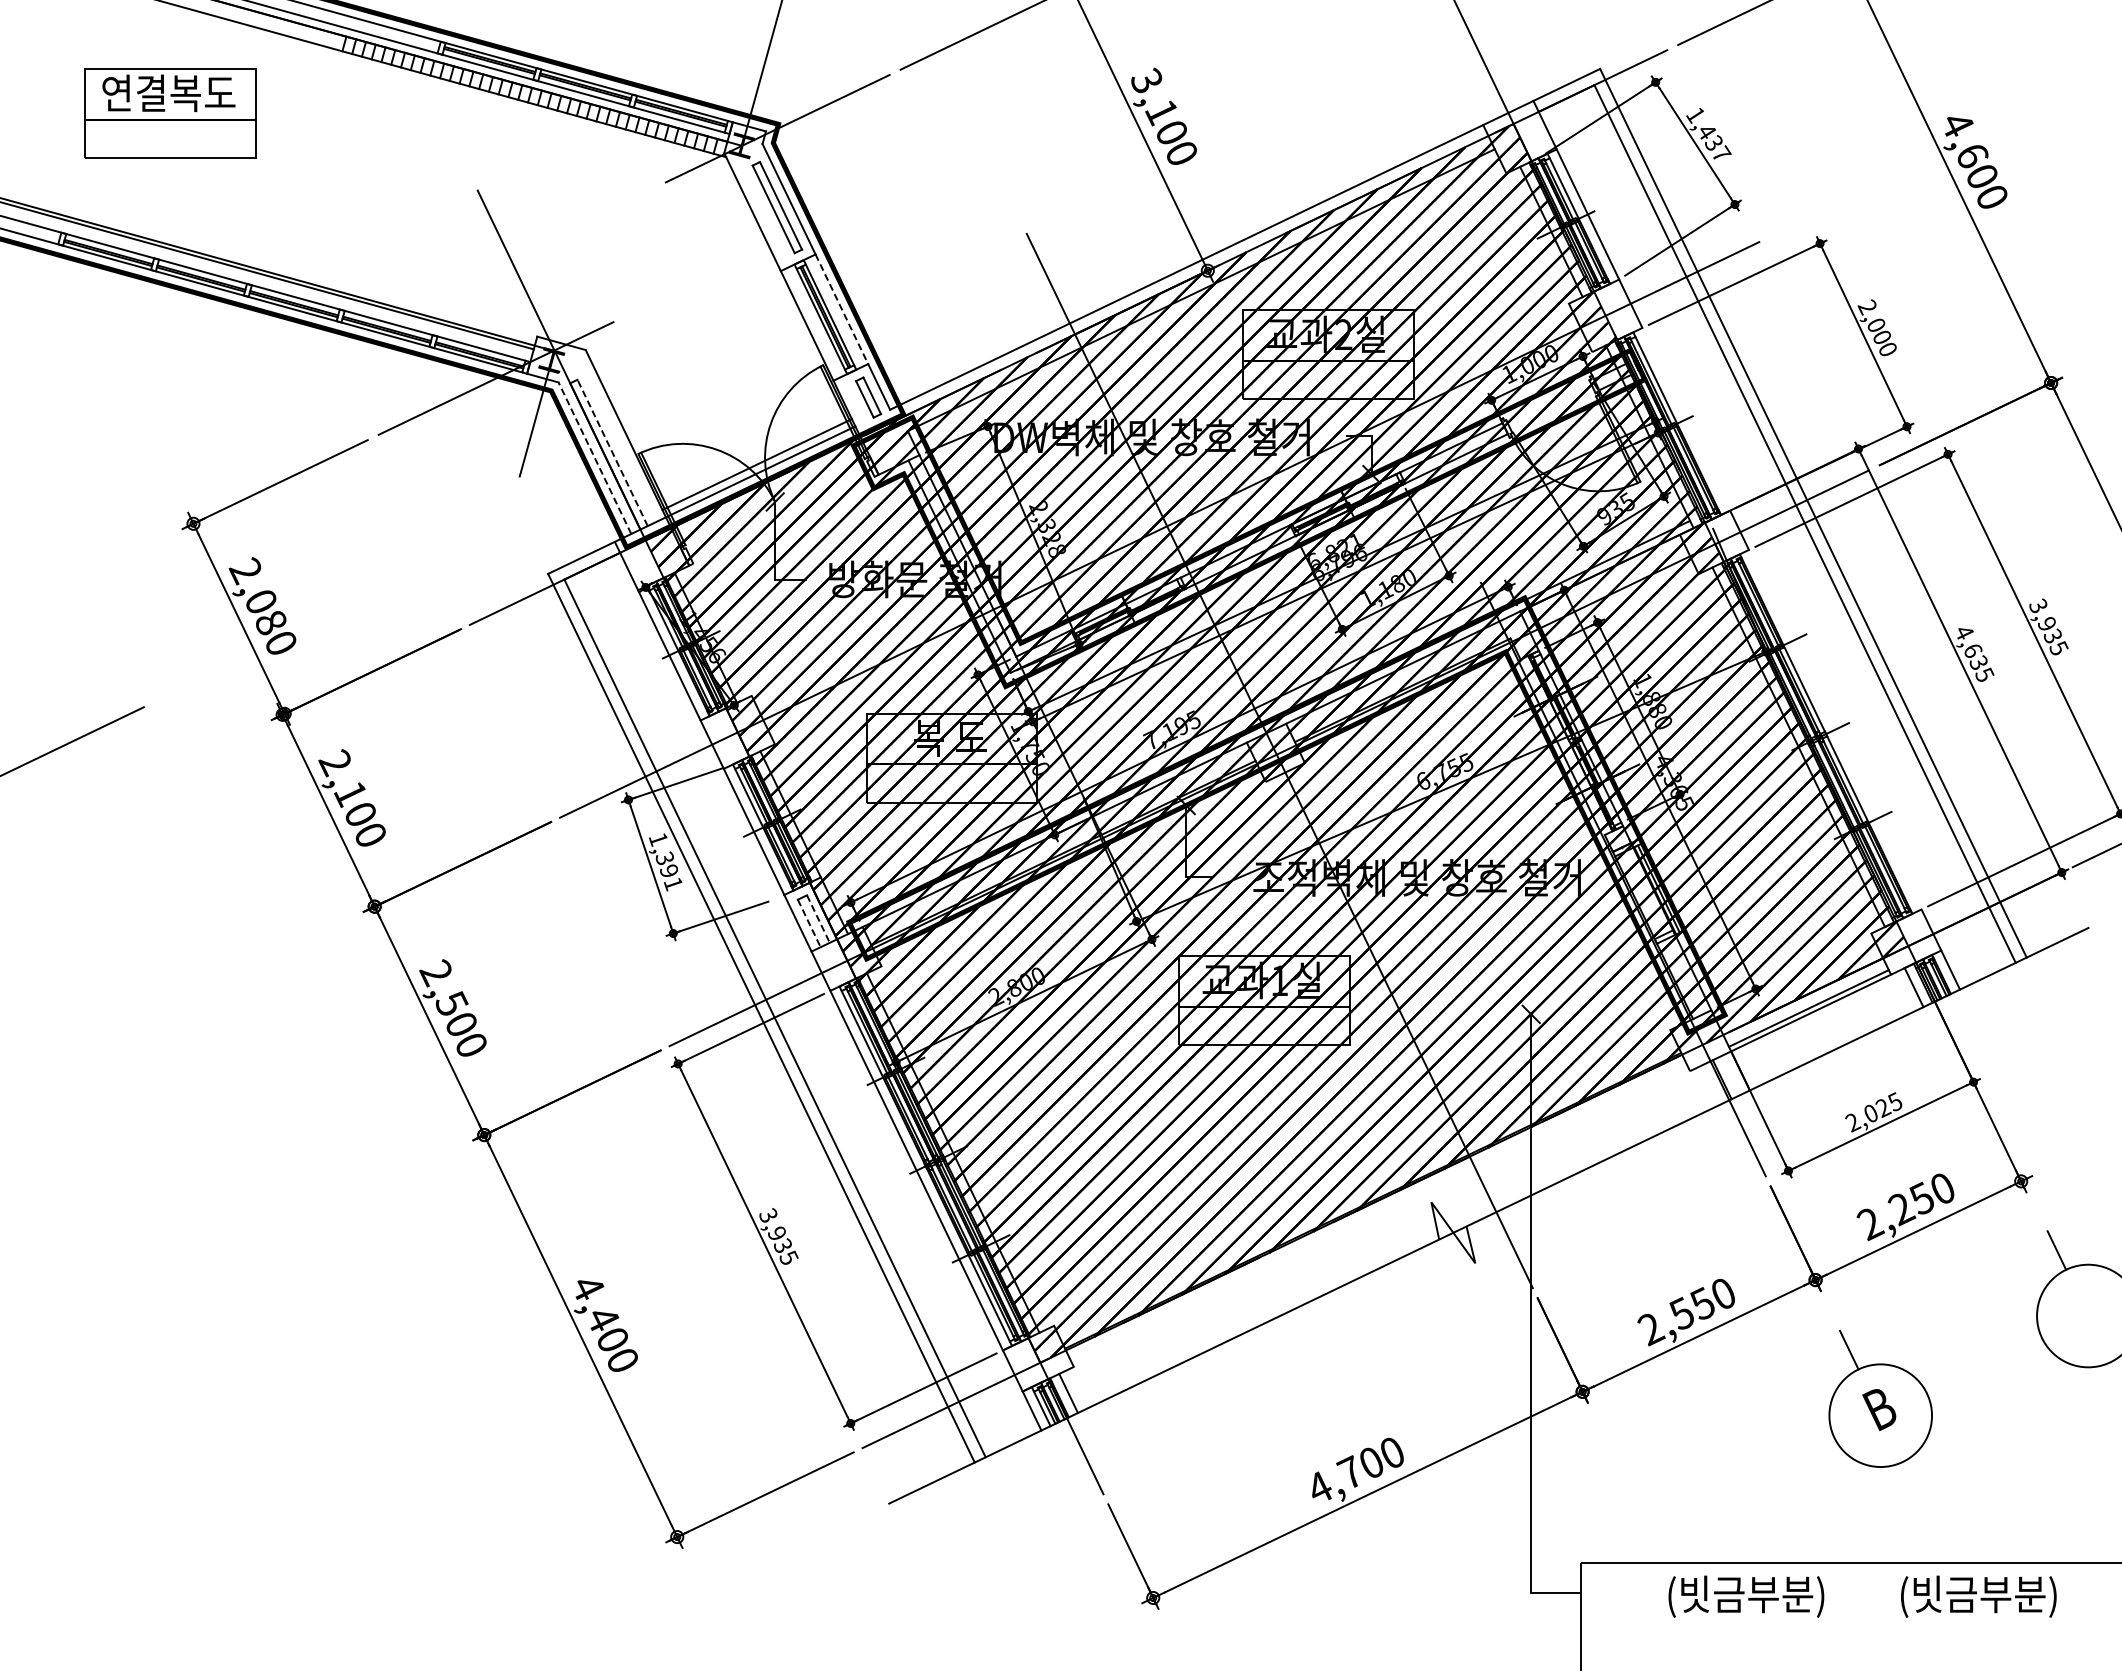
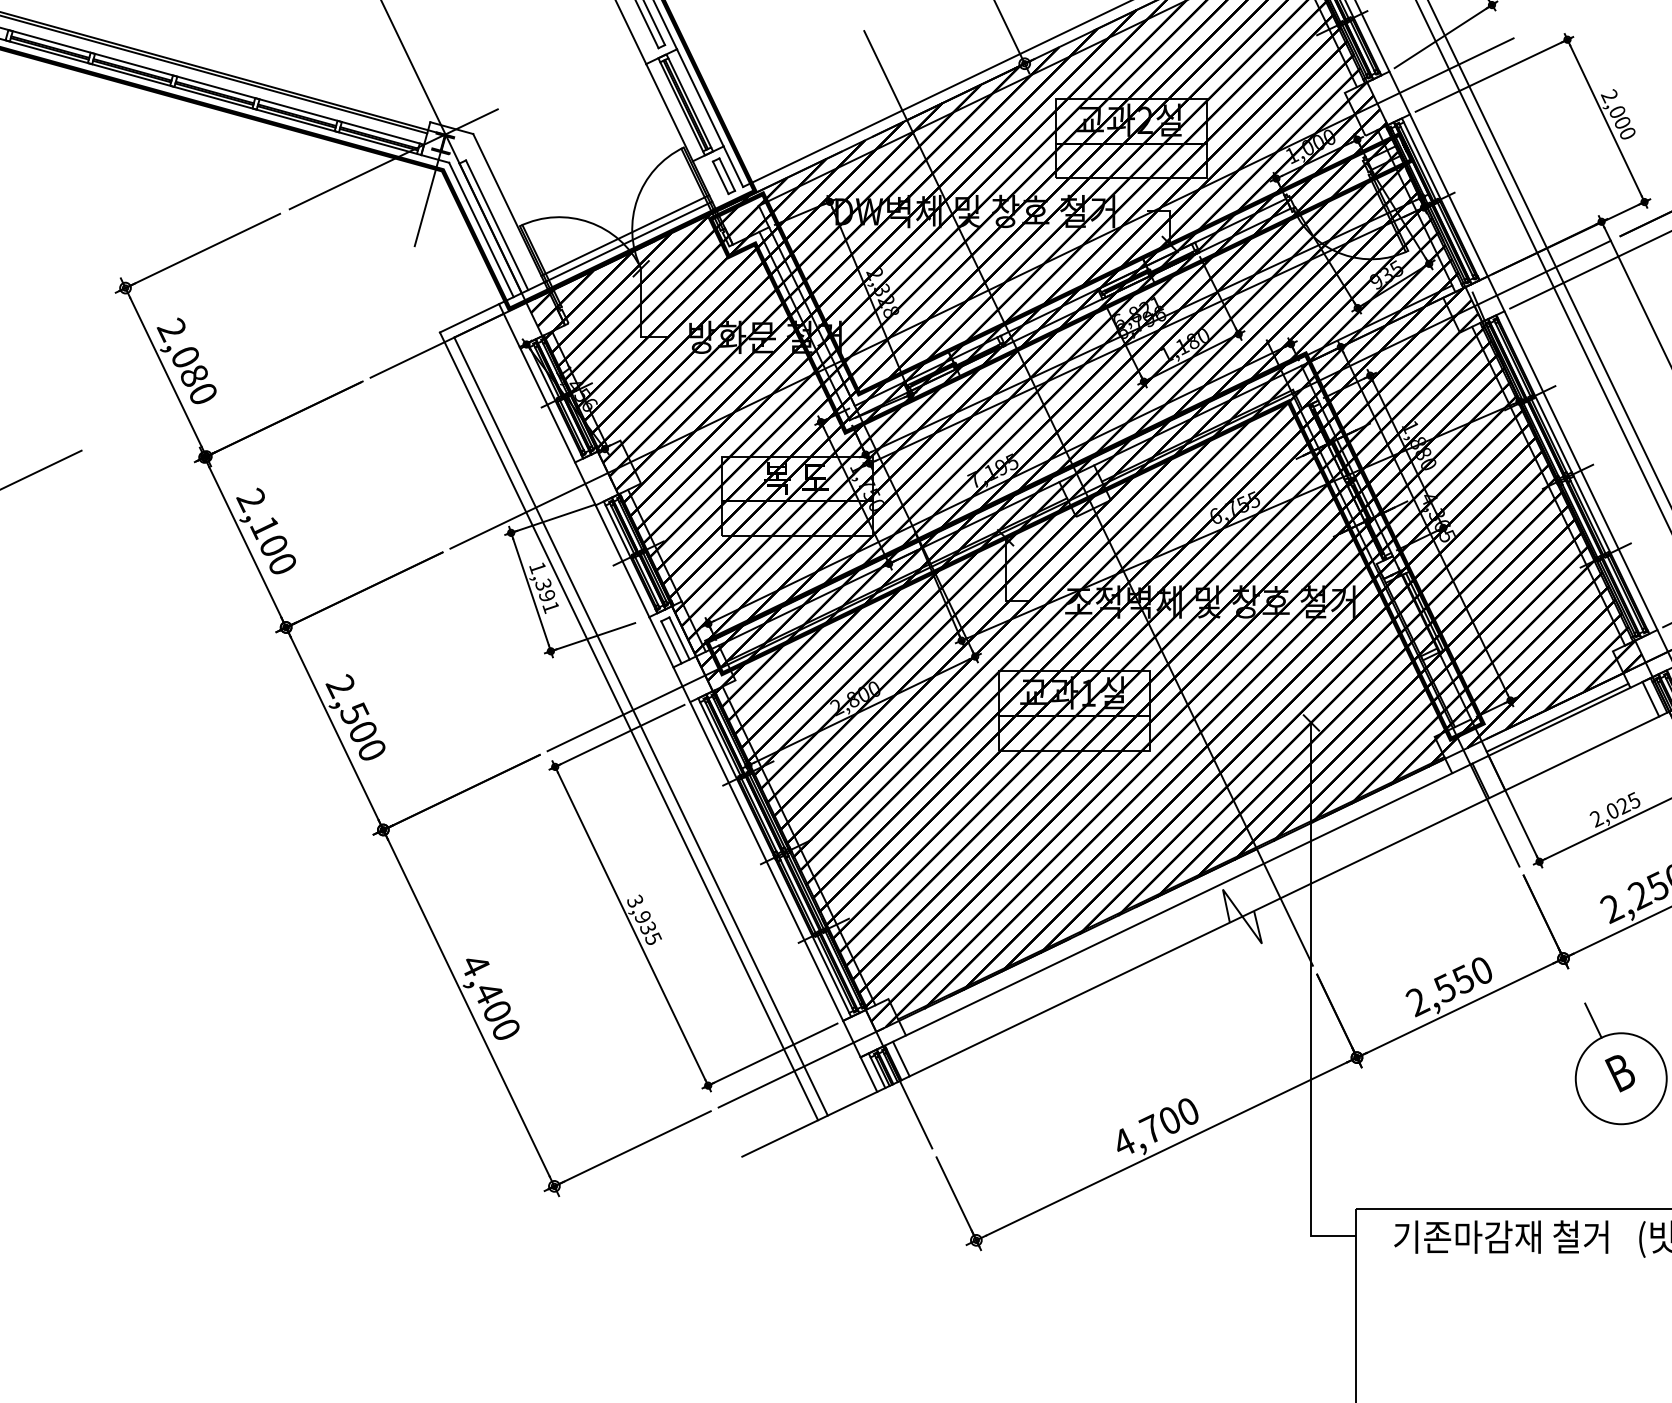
line: (841, 309) -> (700, 98), dashed -> solid
line: (1686, 418) -> (1449, 194), added
line: (612, 452) -> (496, 224), dashed -> solid
line: (594, 457) -> (481, 229), dashed -> solid
line: (1834, 729) -> (1580, 470), added
line: (818, 919) -> (679, 638), dashed -> solid
line: (809, 923) -> (671, 642), dashed -> solid
line: (1381, 1218) -> (1178, 903), added
text: (1744, 1596) -> (1500, 1239), (빗금부분) -> 기존마감재 철거

